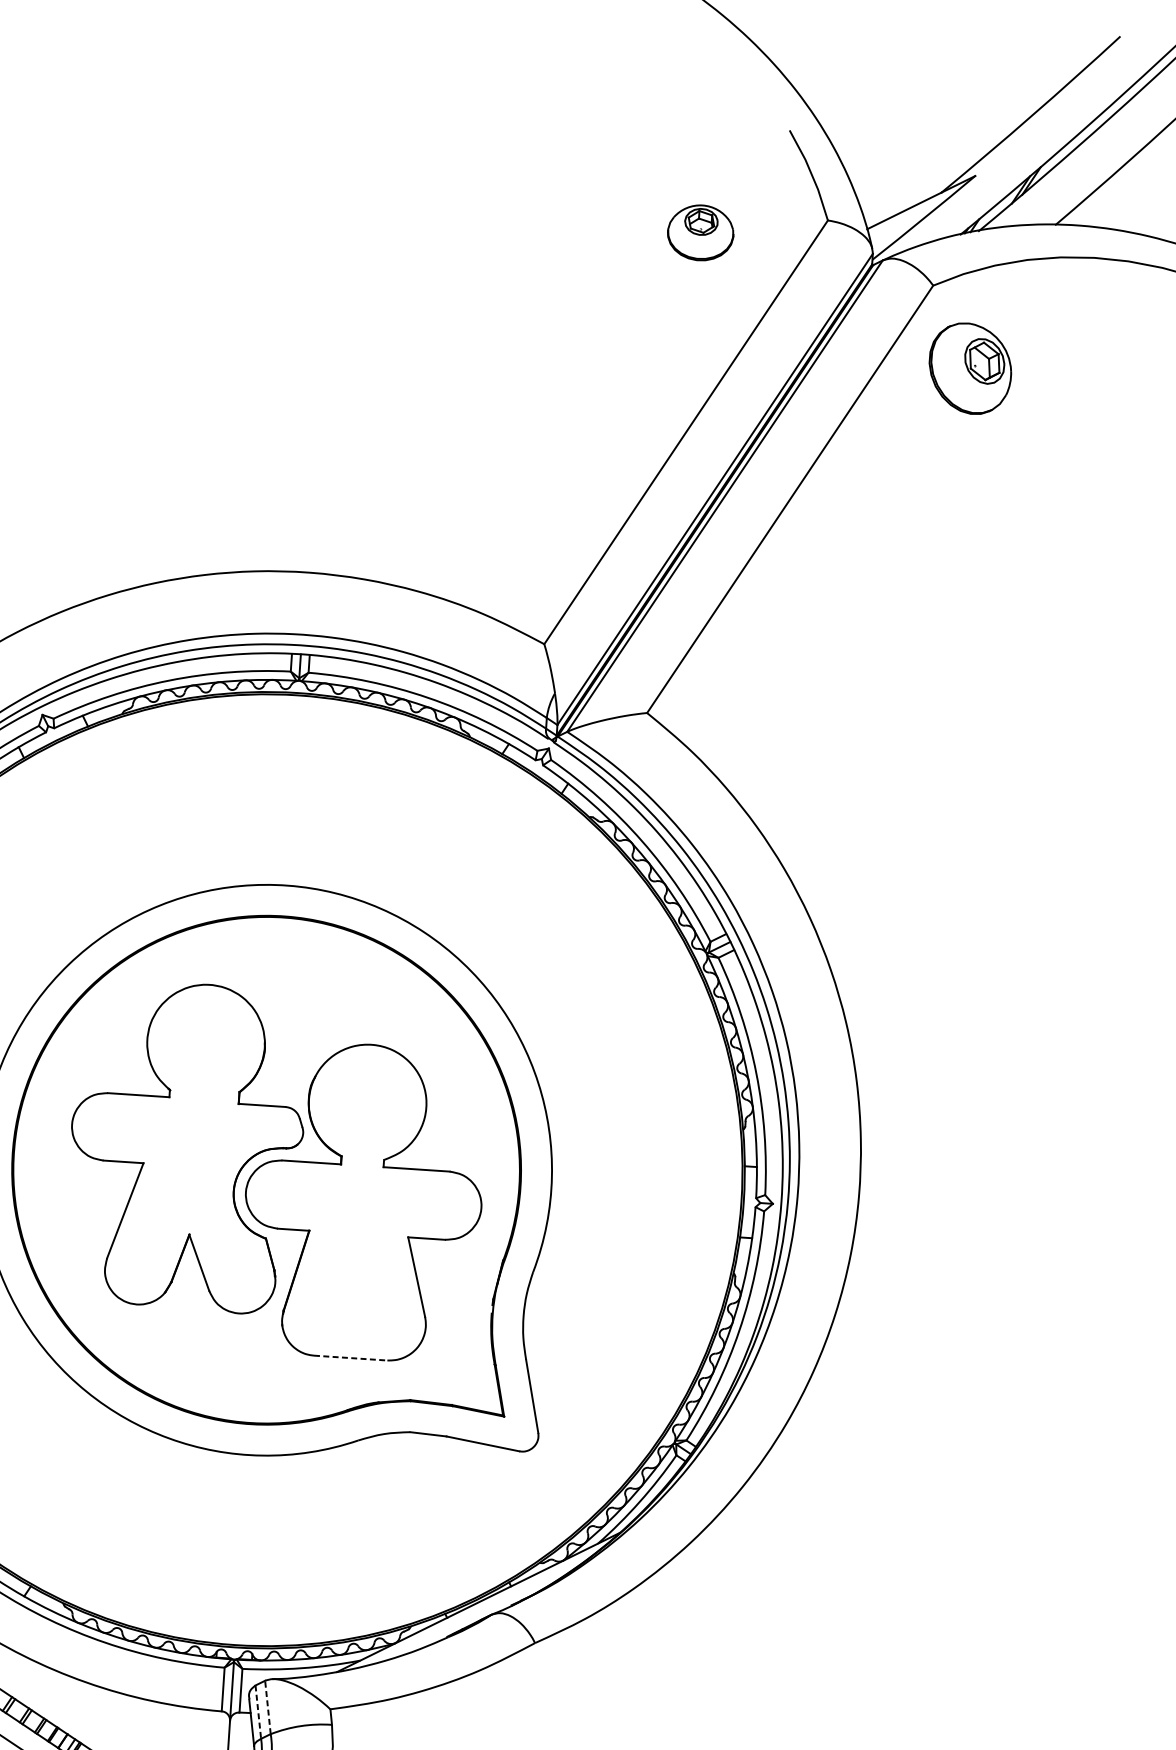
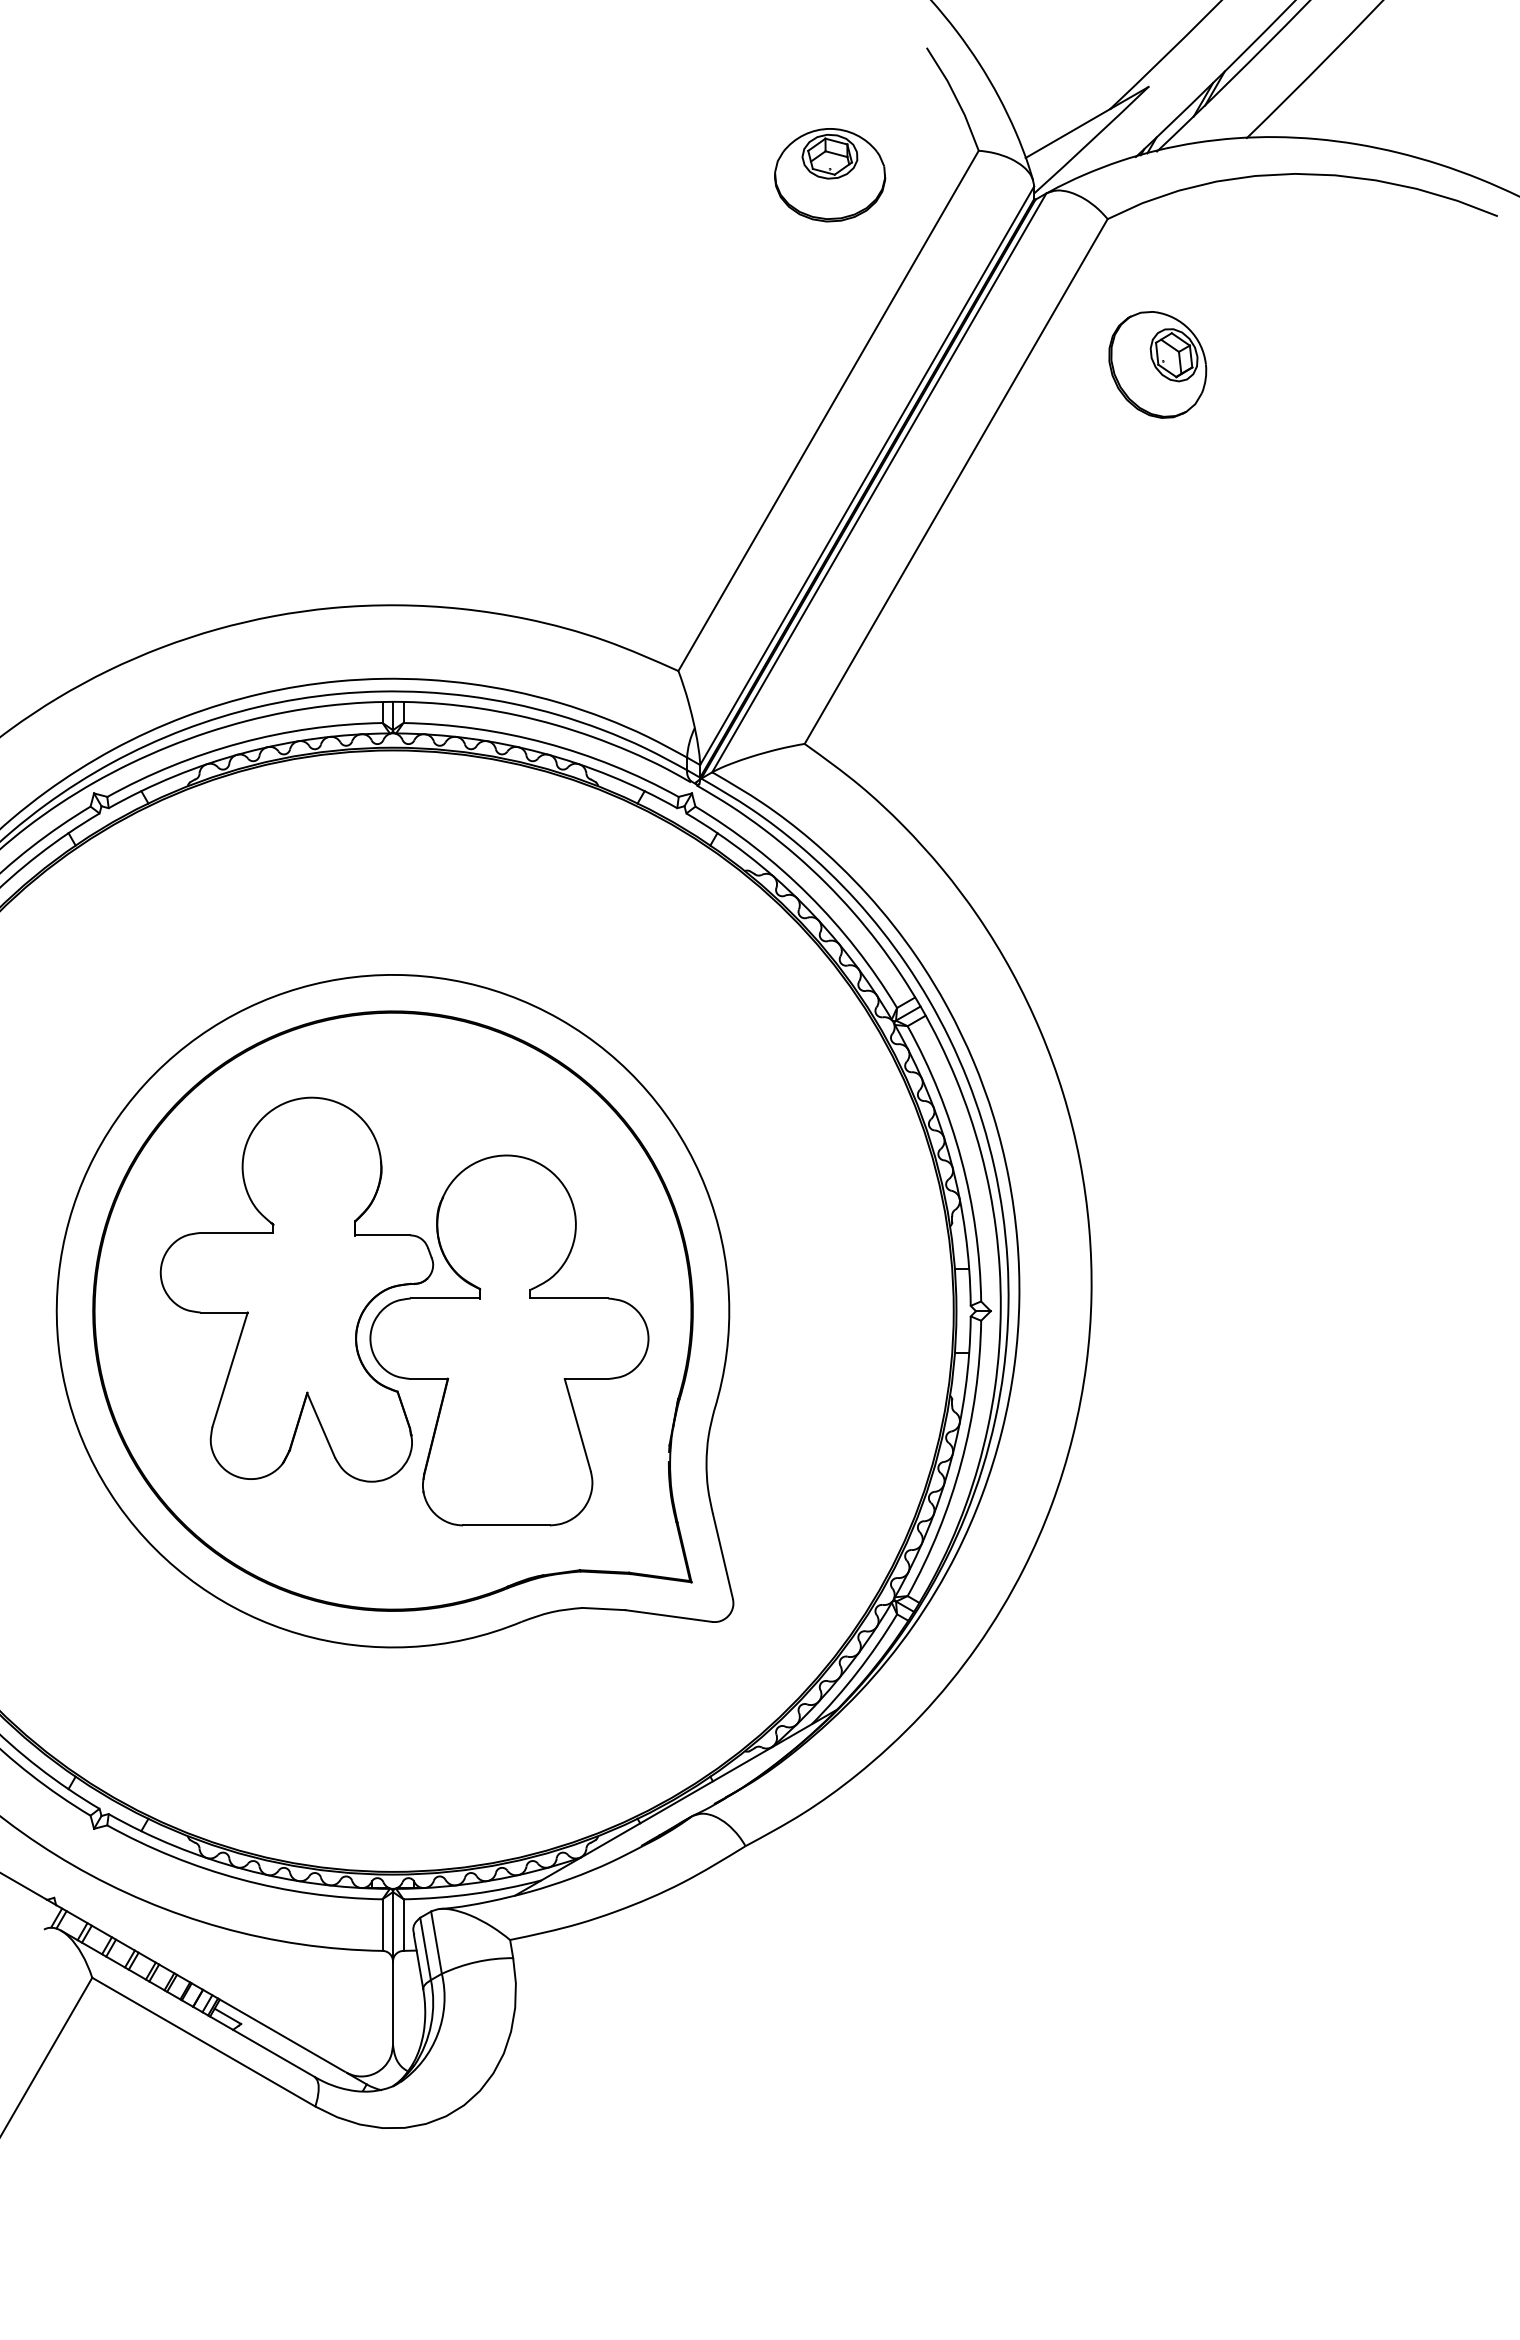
part: (700, 233) -> (830, 175), size x1.43
part: (970, 368) -> (1157, 364), moved
line: (351, 1358) -> (507, 1525), dashed -> solid
line: (267, 1707) -> (436, 1942), dashed -> solid
line: (258, 1711) -> (425, 1948), dashed -> solid

